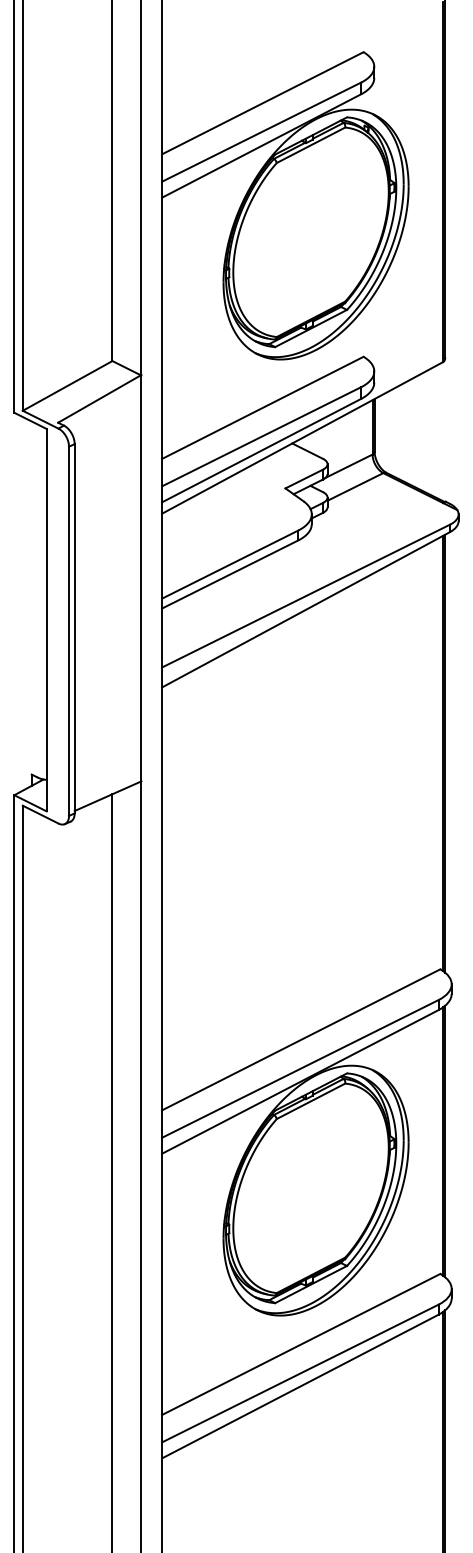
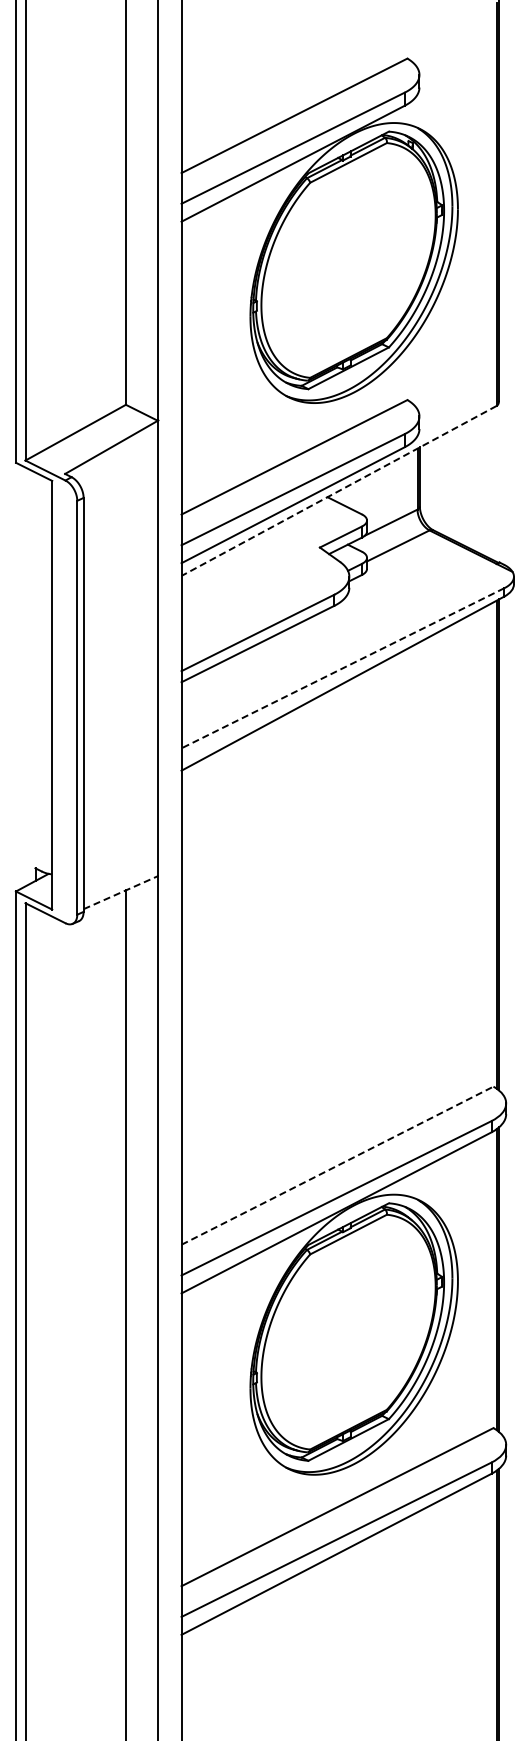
line: (302, 437) -> (339, 490), solid -> dashed
line: (305, 596) -> (342, 668), solid -> dashed
line: (108, 796) -> (121, 892), solid -> dashed
line: (301, 1039) -> (337, 1165), solid -> dashed

